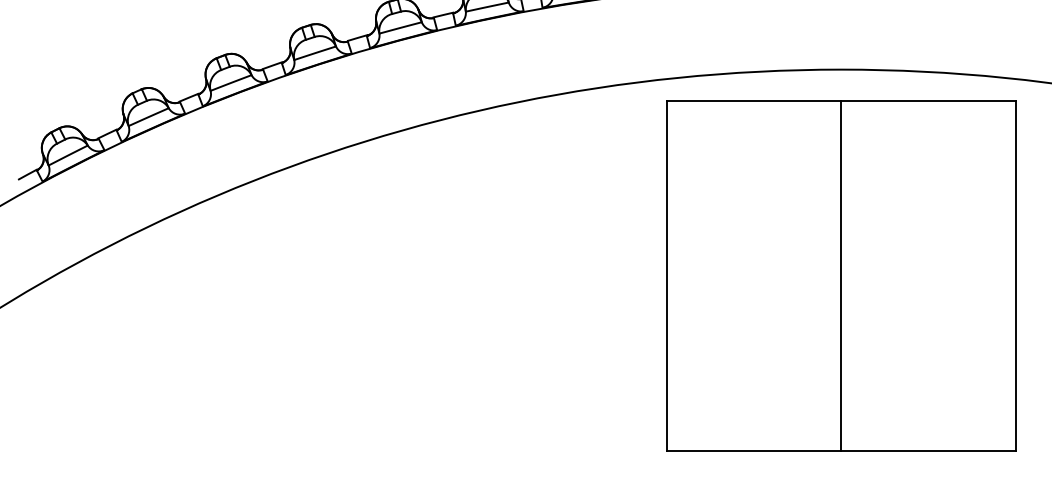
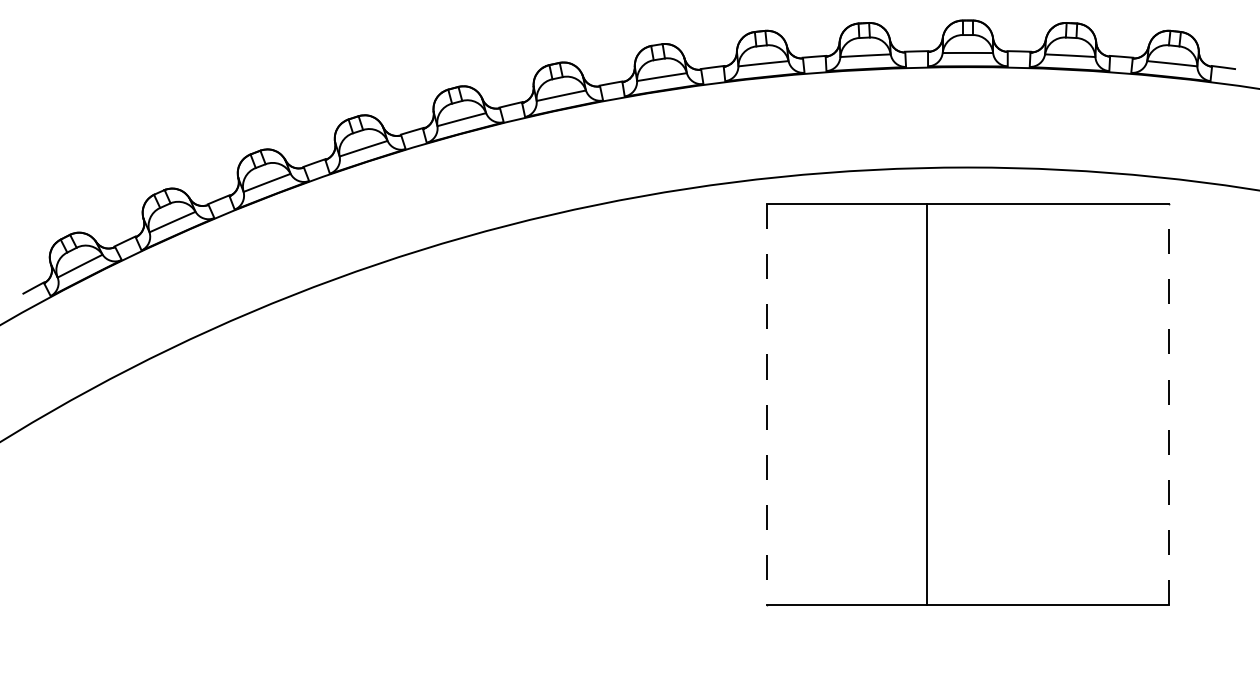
line: (666, 276) -> (767, 404), solid -> dashed
line: (841, 276) -> (926, 404), moved
line: (1016, 276) -> (1168, 404), solid -> dashed

